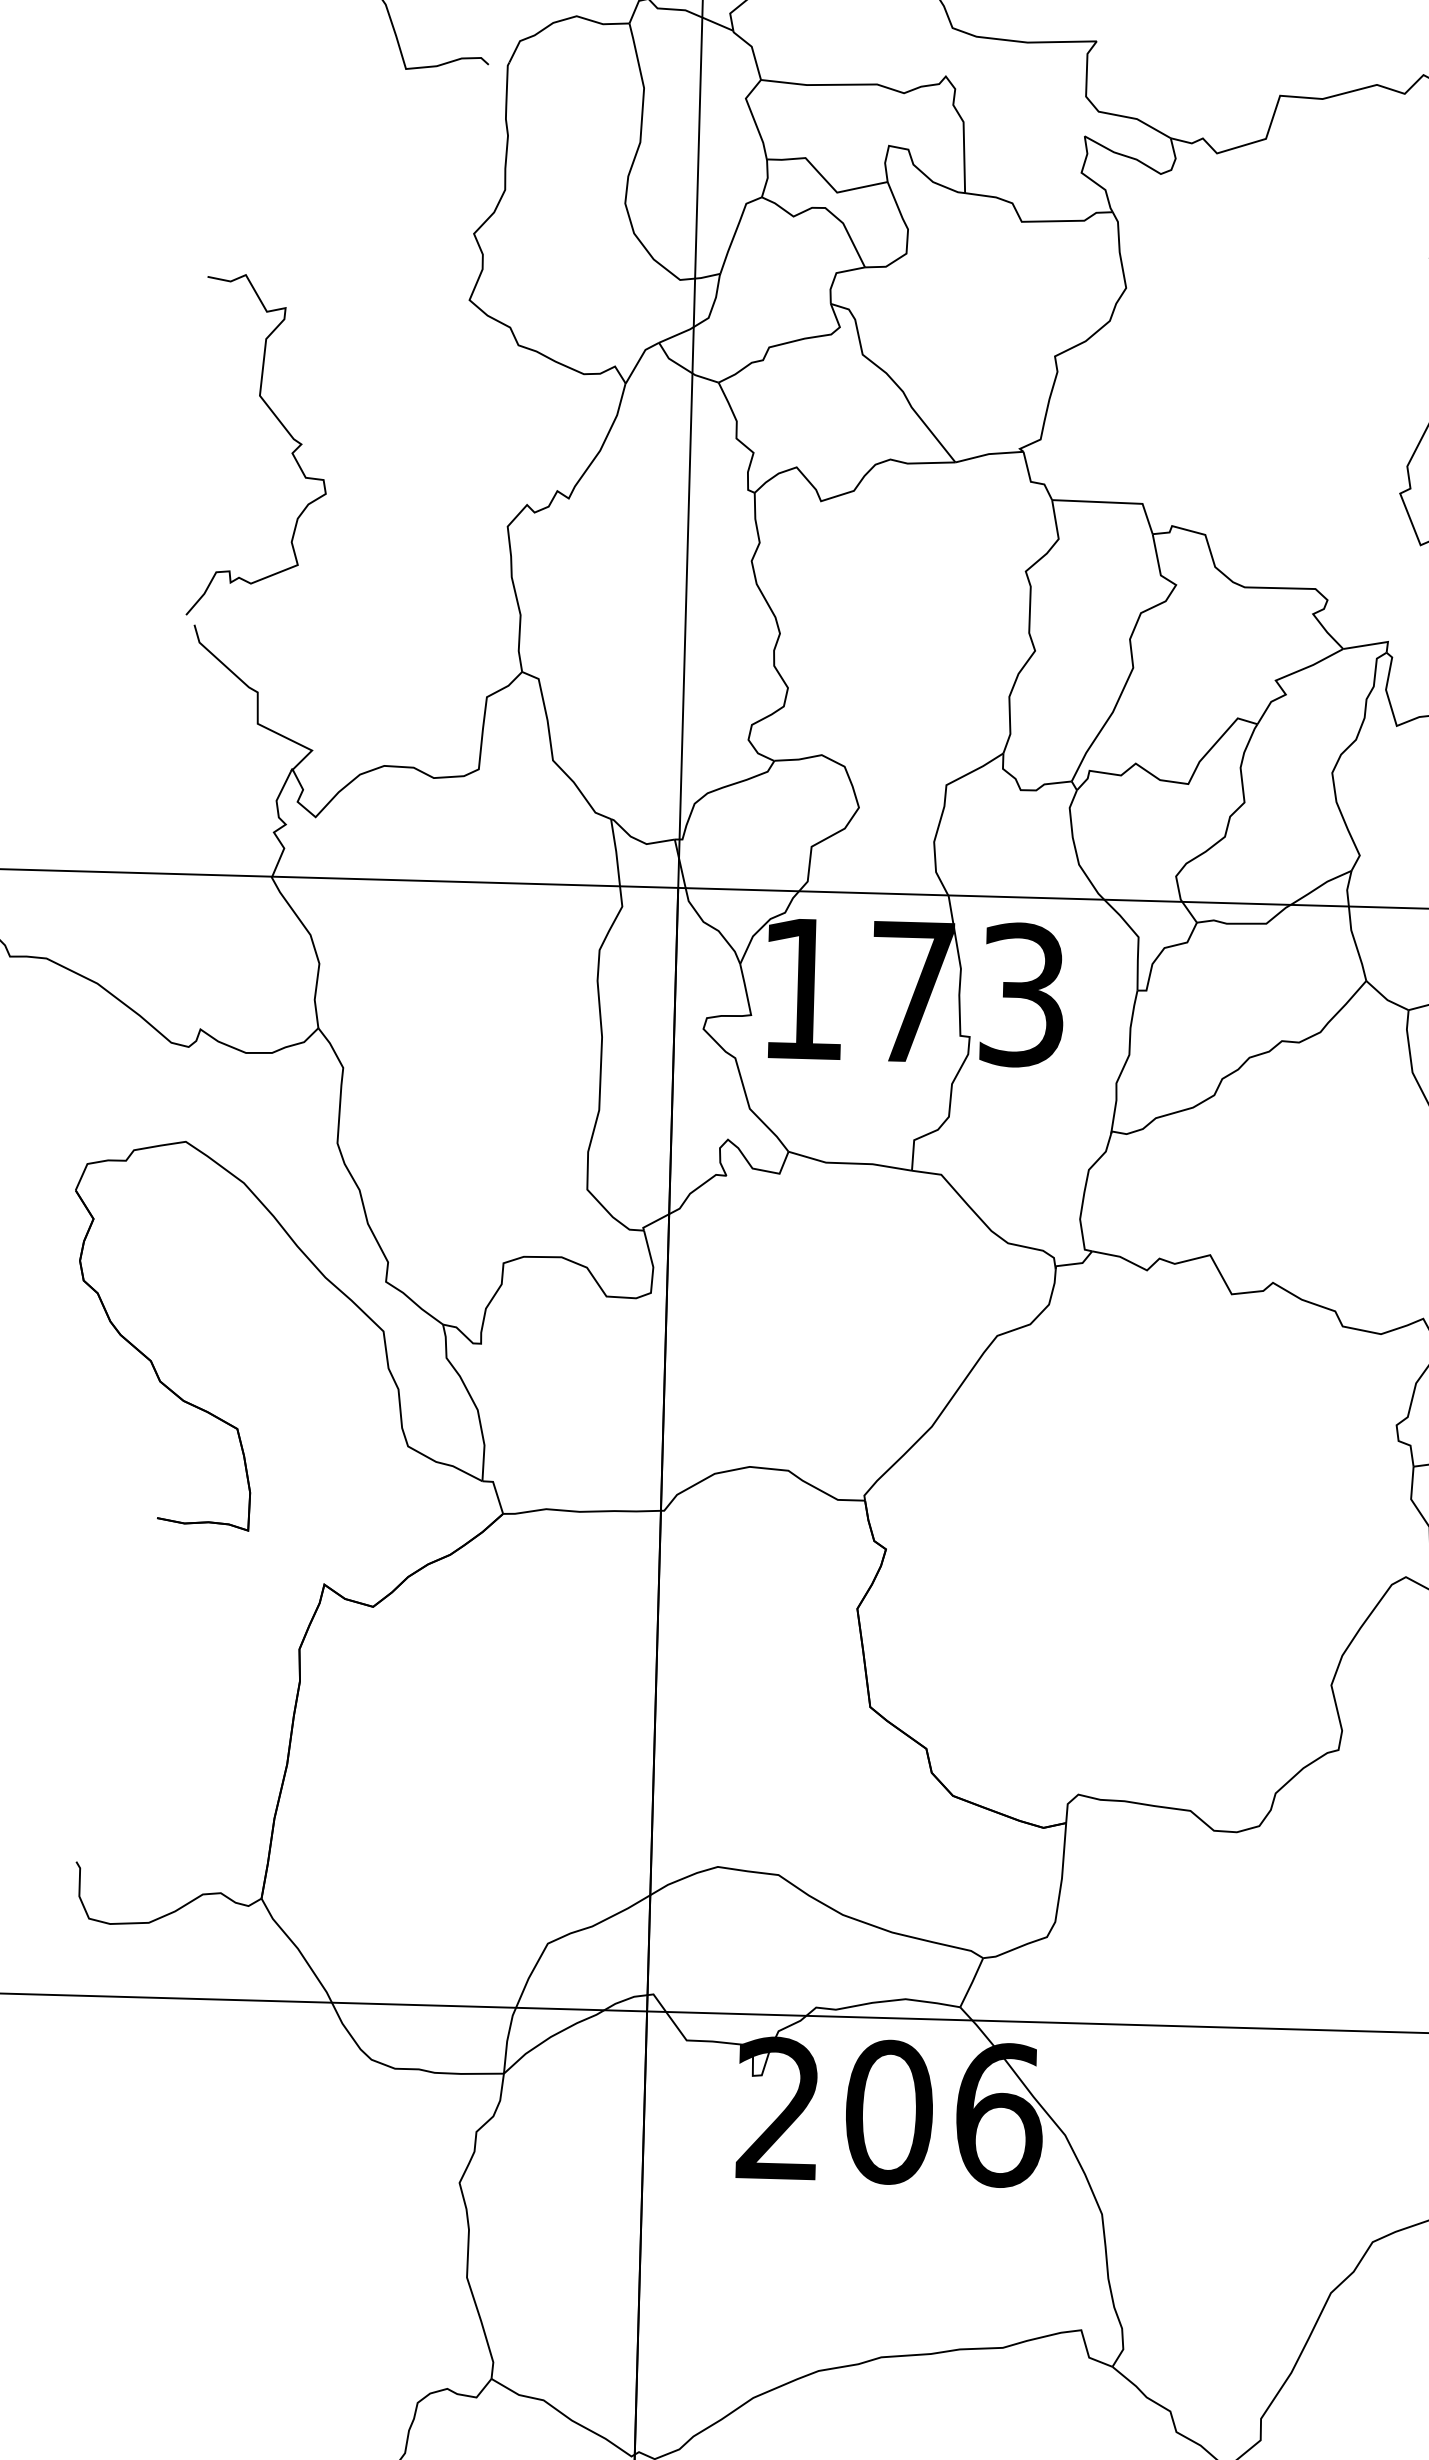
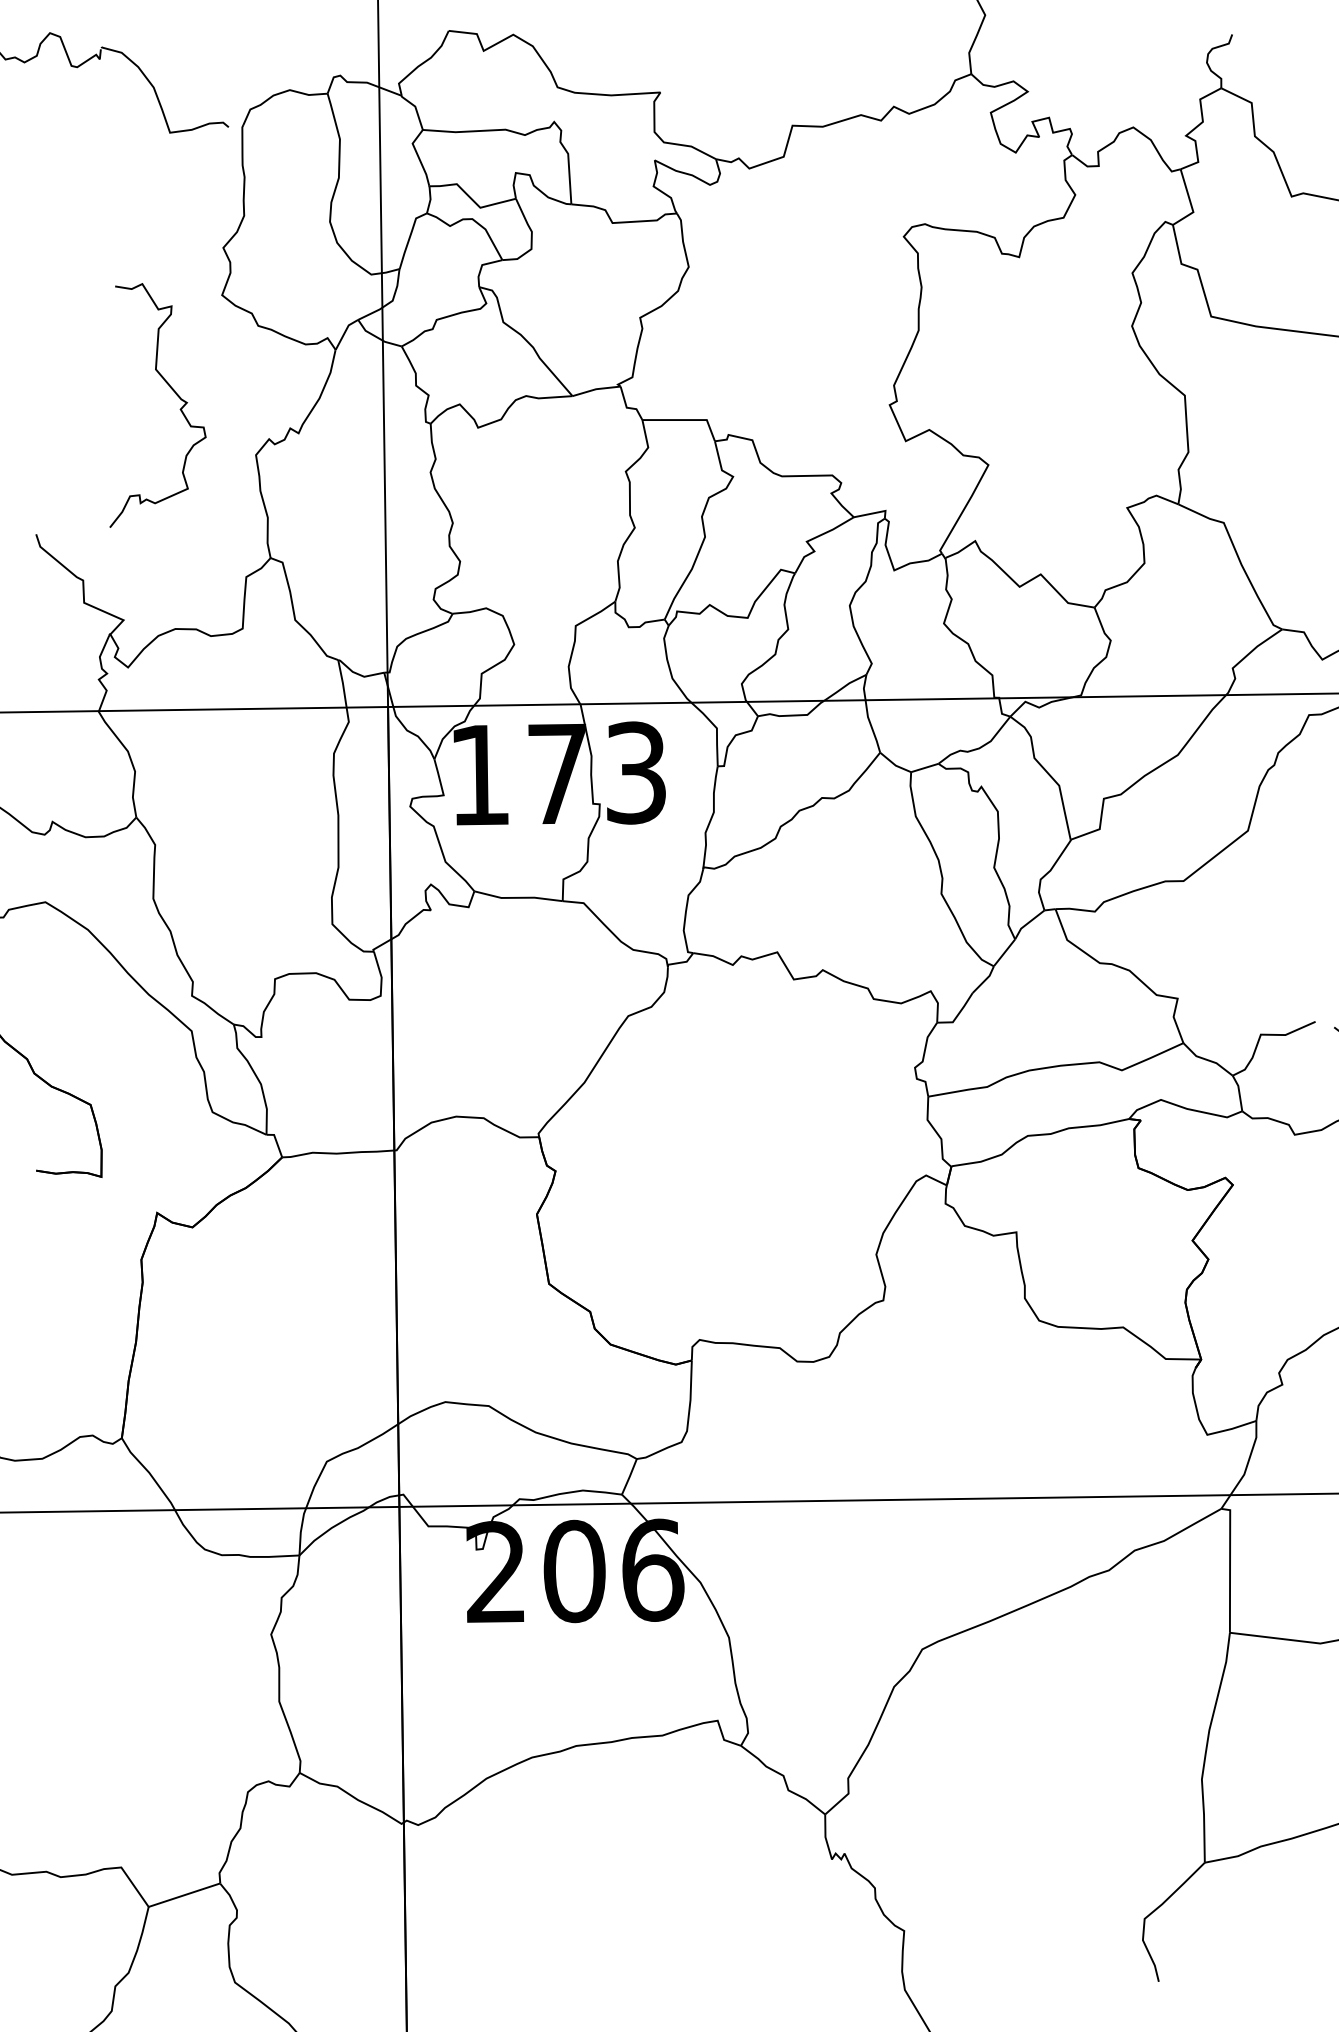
curve: (285, 432) -> (175, 394), moved

